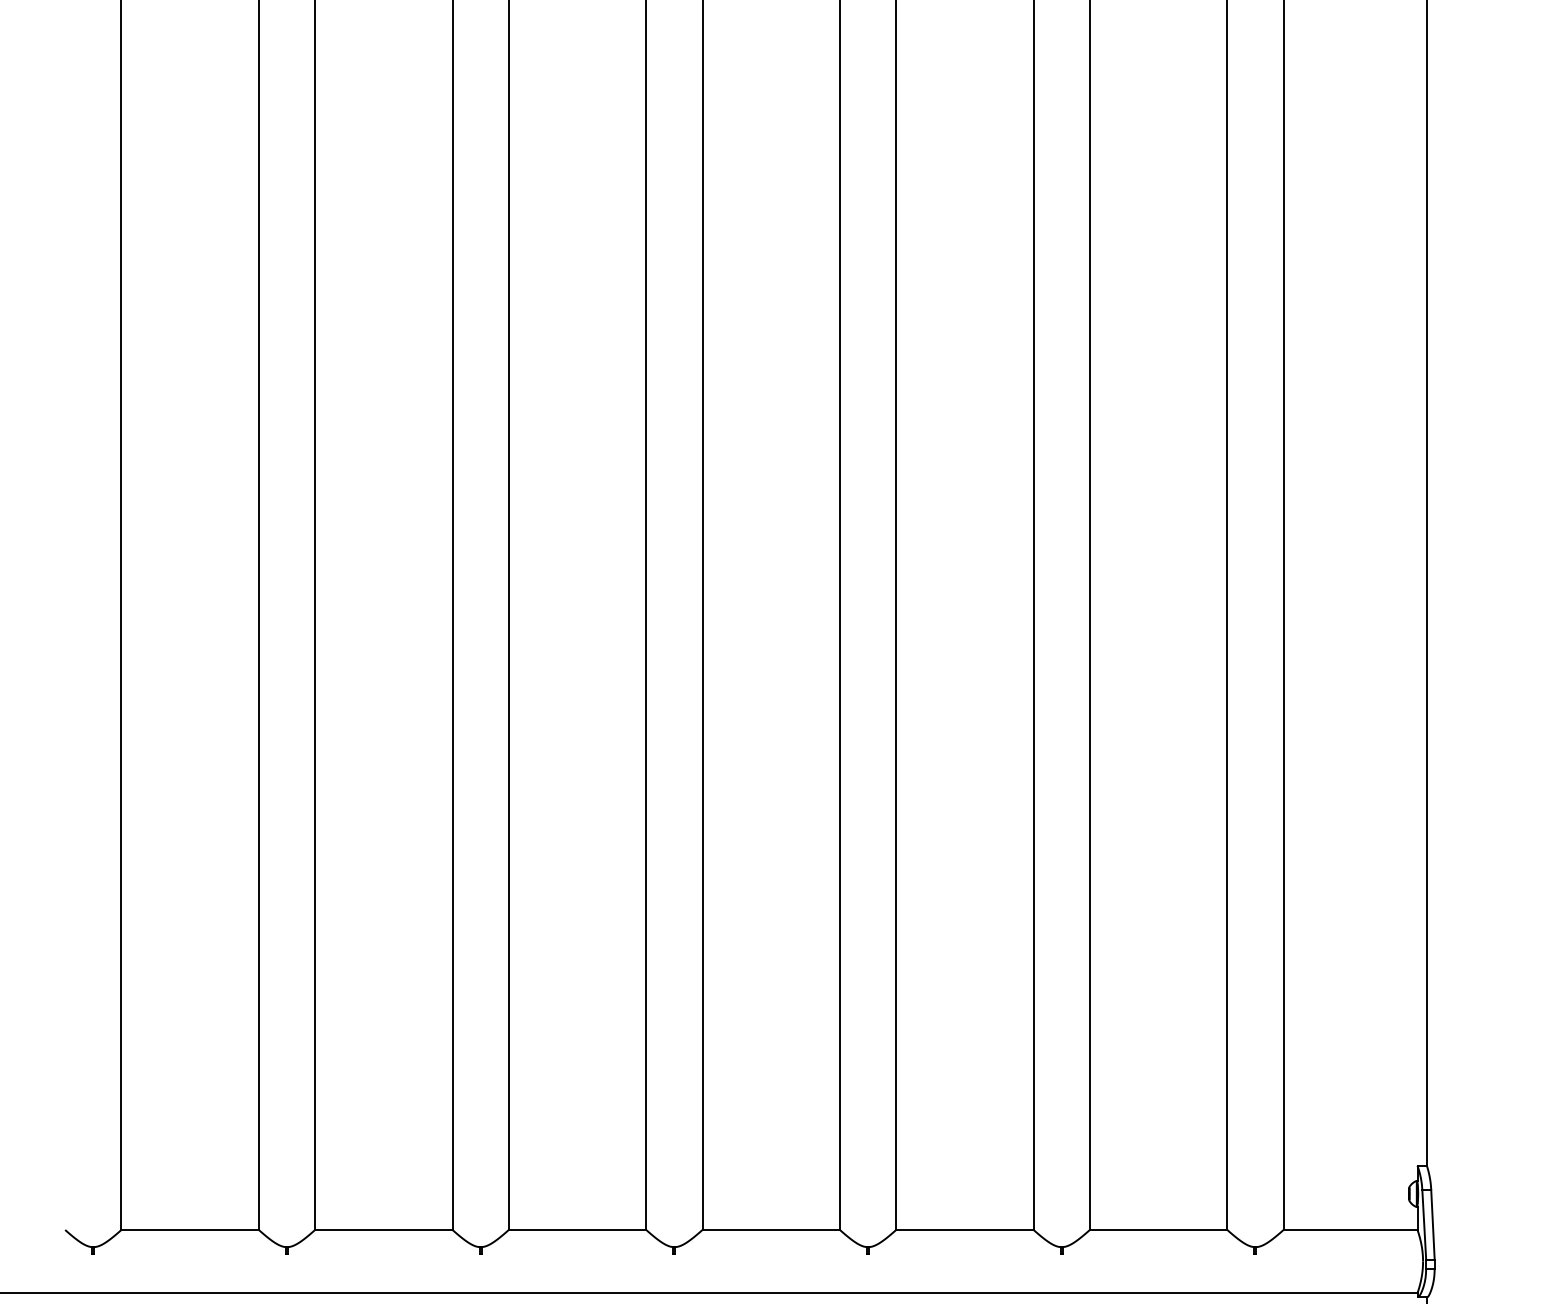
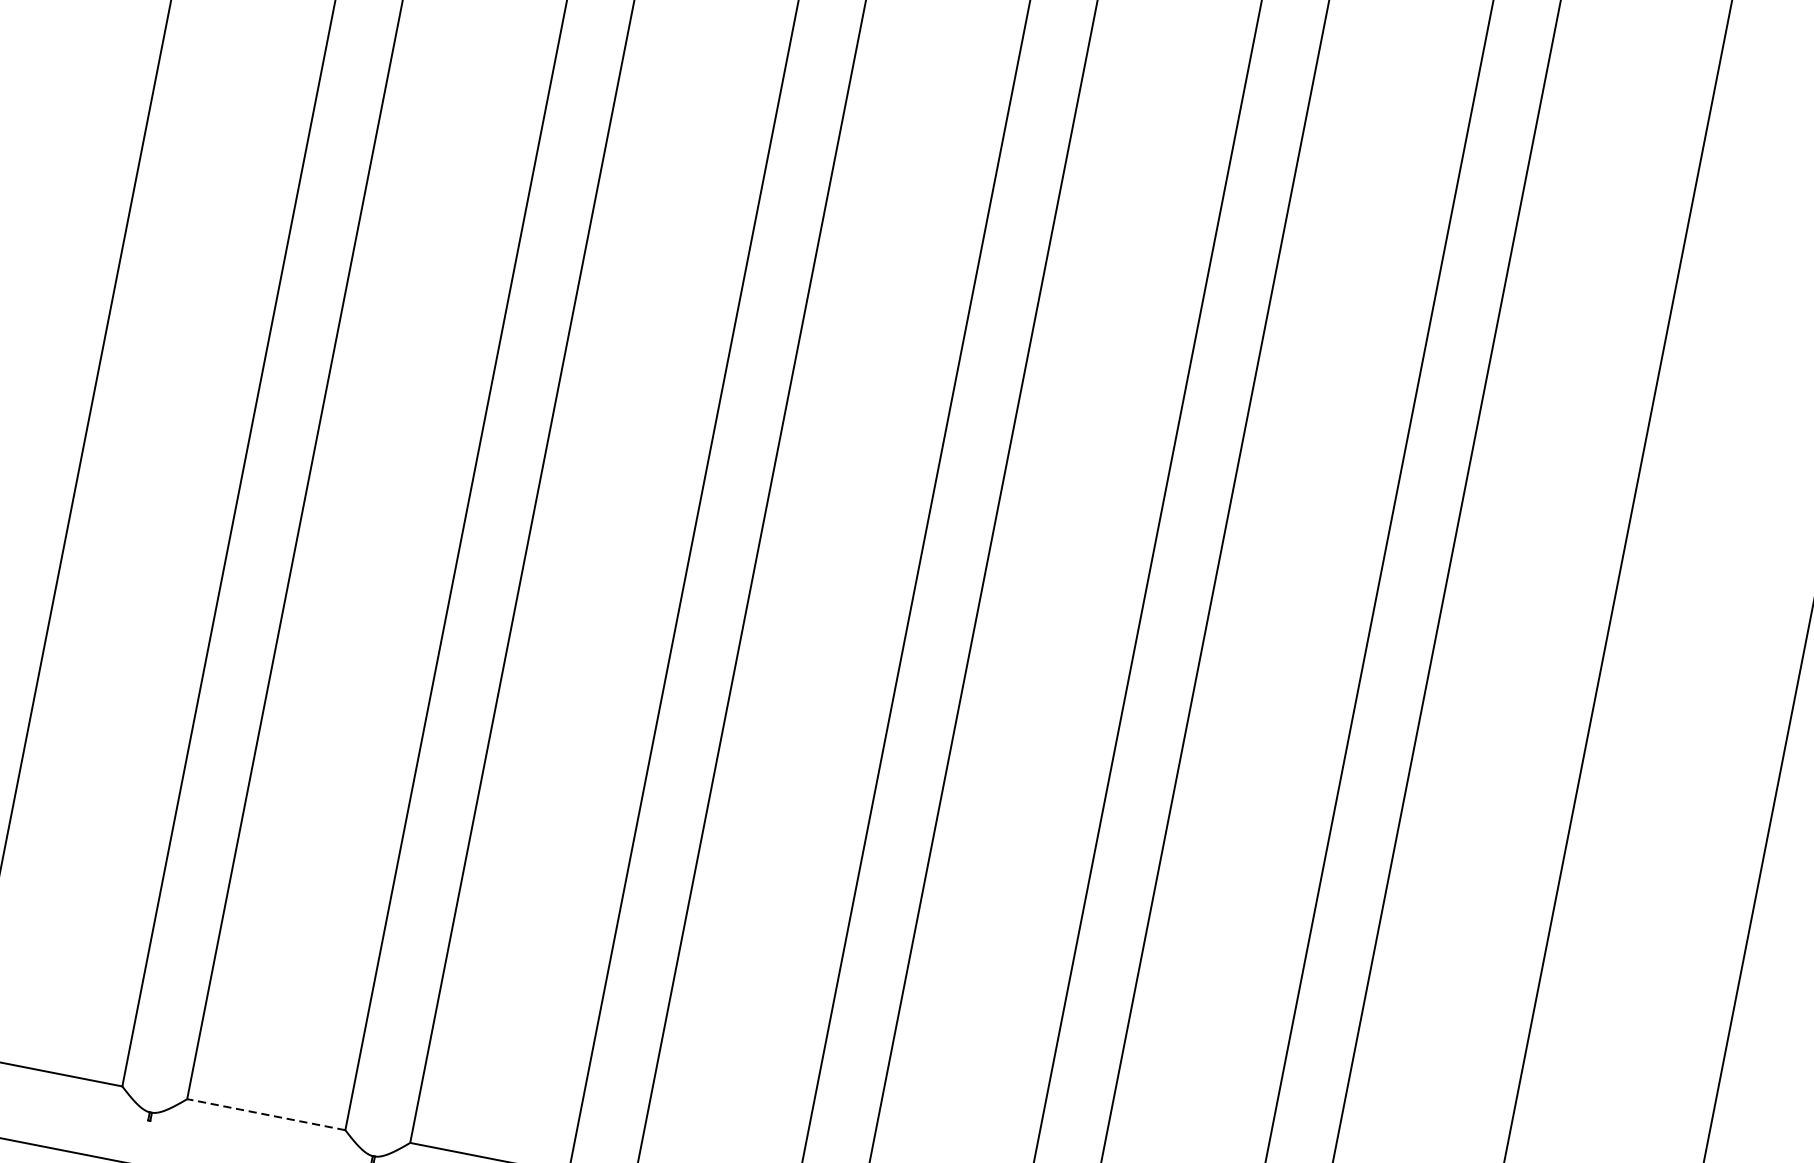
line: (383, 1229) -> (266, 1114), solid -> dashed

